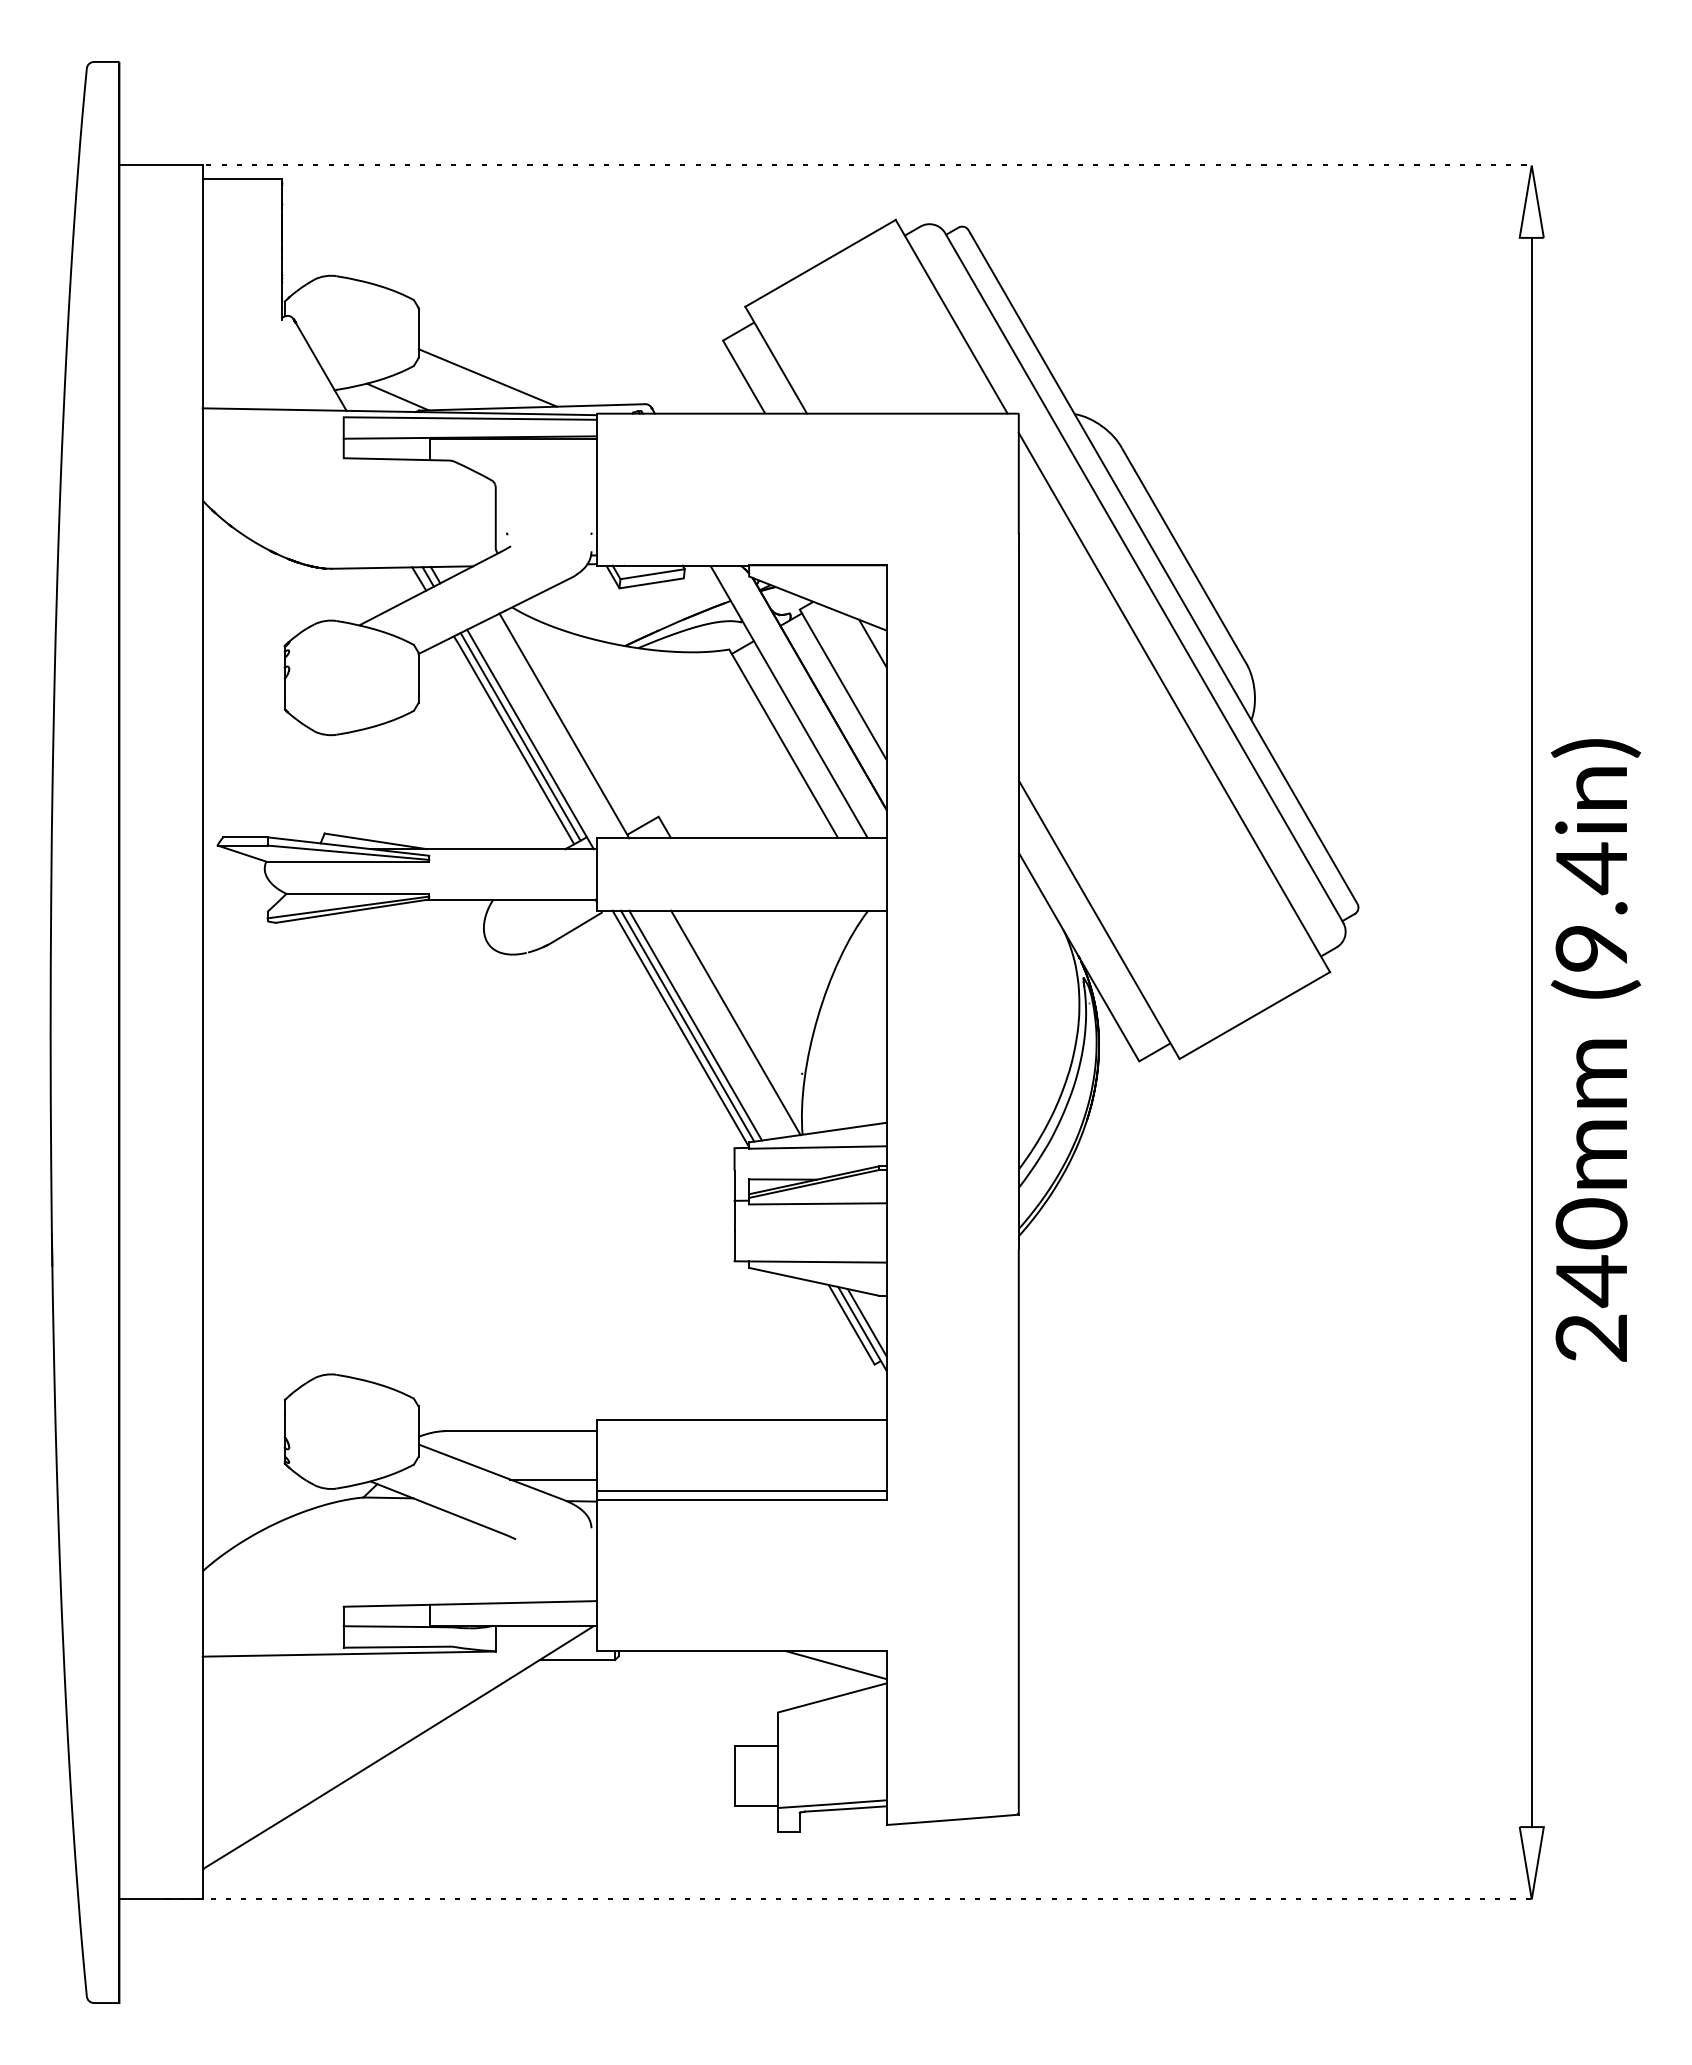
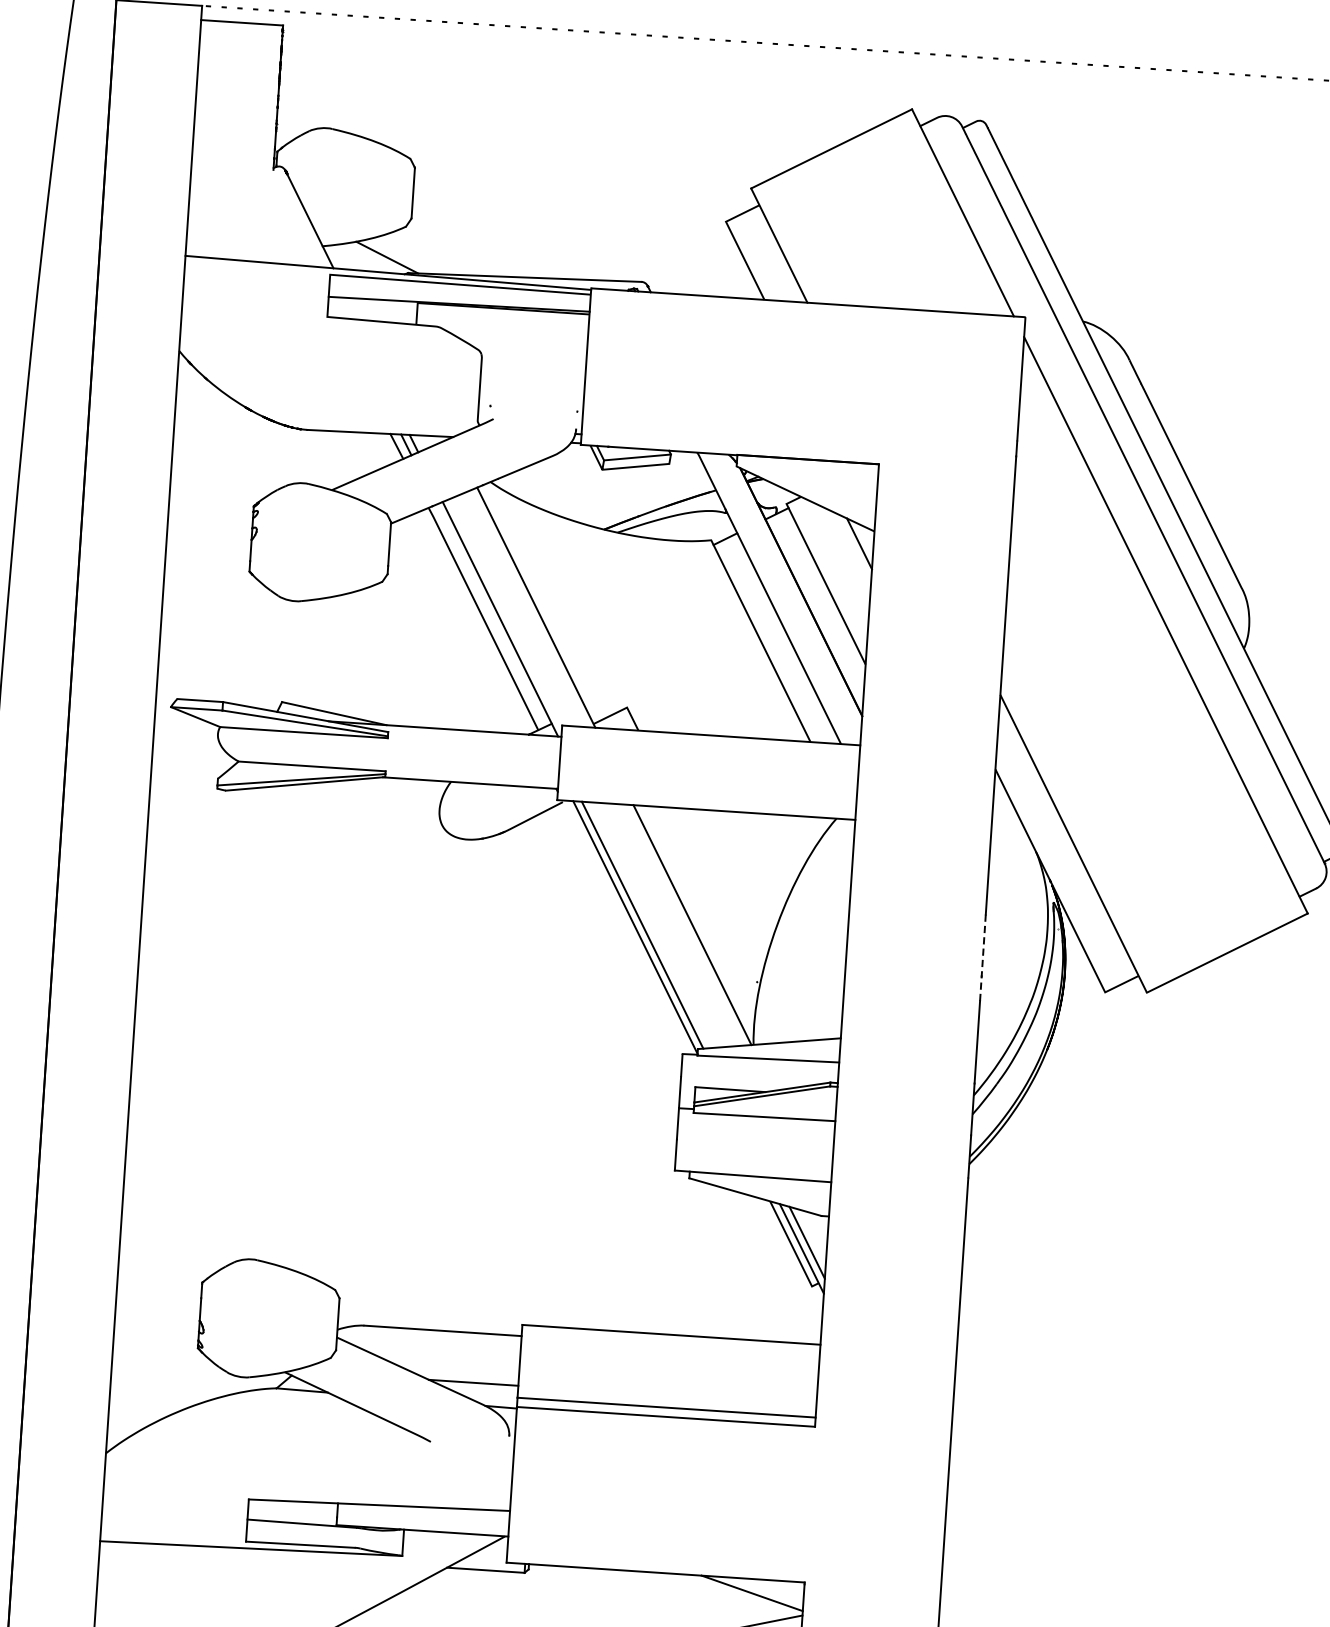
line: (487, 377) -> (480, 243), removed
line: (520, 736) -> (490, 615), removed
line: (695, 1025) -> (650, 925), removed
line: (1018, 1036) -> (982, 958), solid -> dashed

